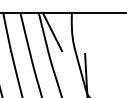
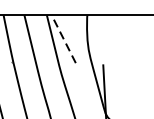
line: (52, 31) -> (63, 38), solid -> dashed

